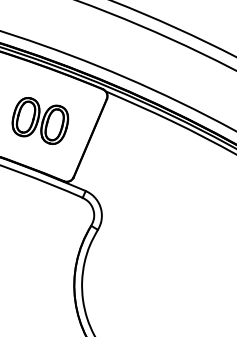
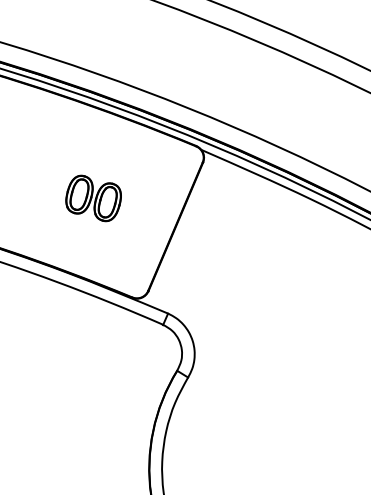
part: (40, 120) -> (93, 197), size x0.6

